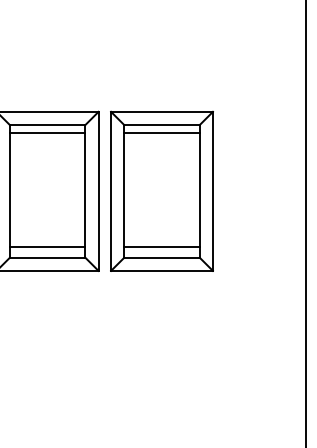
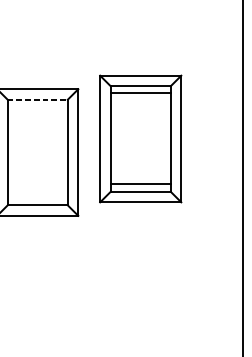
line: (47, 125) -> (37, 100), solid -> dashed
line: (47, 133) -> (37, 106), removed
part: (161, 190) -> (140, 138), moved
line: (47, 247) -> (37, 197), removed

